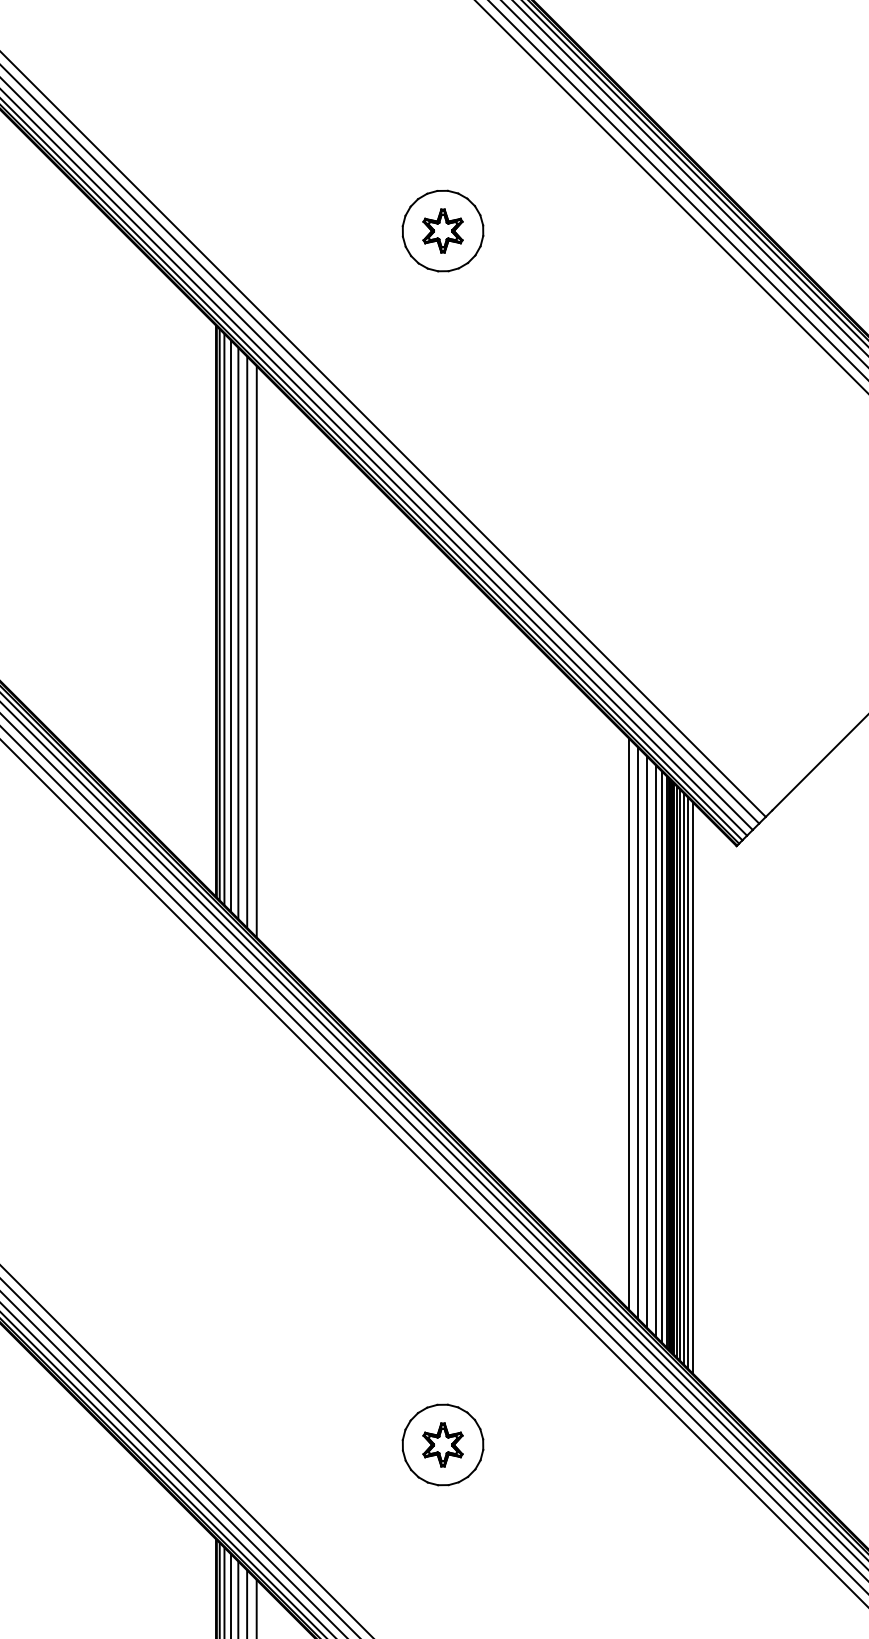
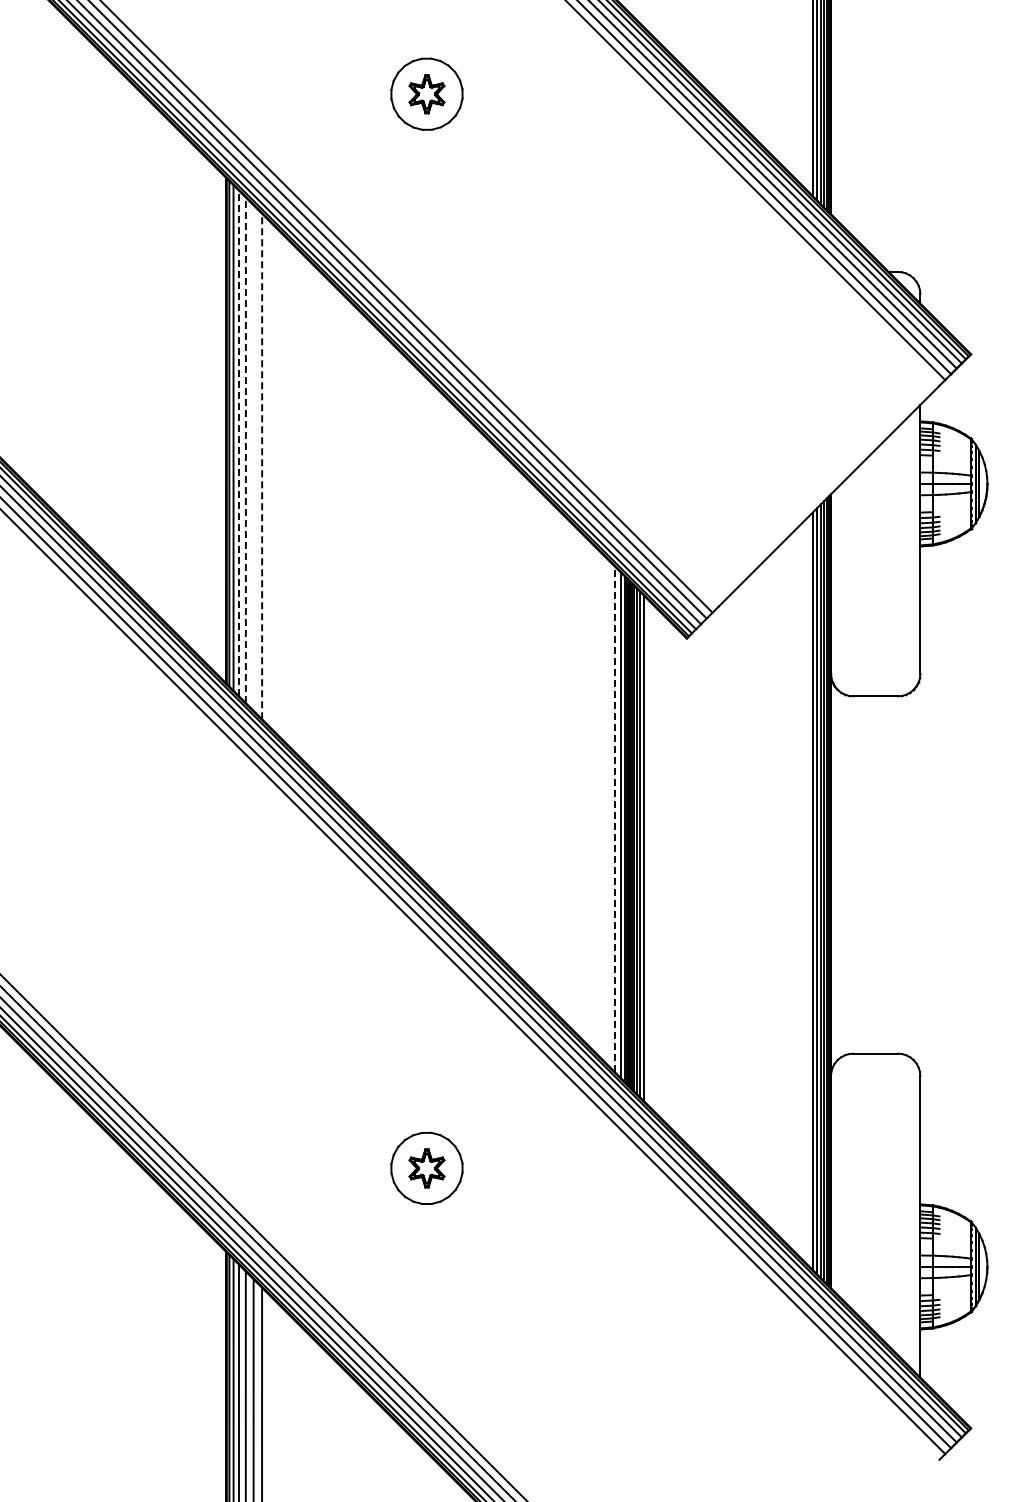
line: (231, 625) -> (239, 443), solid -> dashed
line: (237, 633) -> (245, 450), solid -> dashed
line: (246, 641) -> (253, 457), removed
line: (257, 651) -> (262, 466), solid -> dashed
line: (628, 1023) -> (591, 795), removed
line: (637, 1033) -> (599, 804), removed
line: (647, 1042) -> (607, 812), removed
line: (654, 1050) -> (614, 819), solid -> dashed
line: (693, 1087) -> (648, 852), removed

